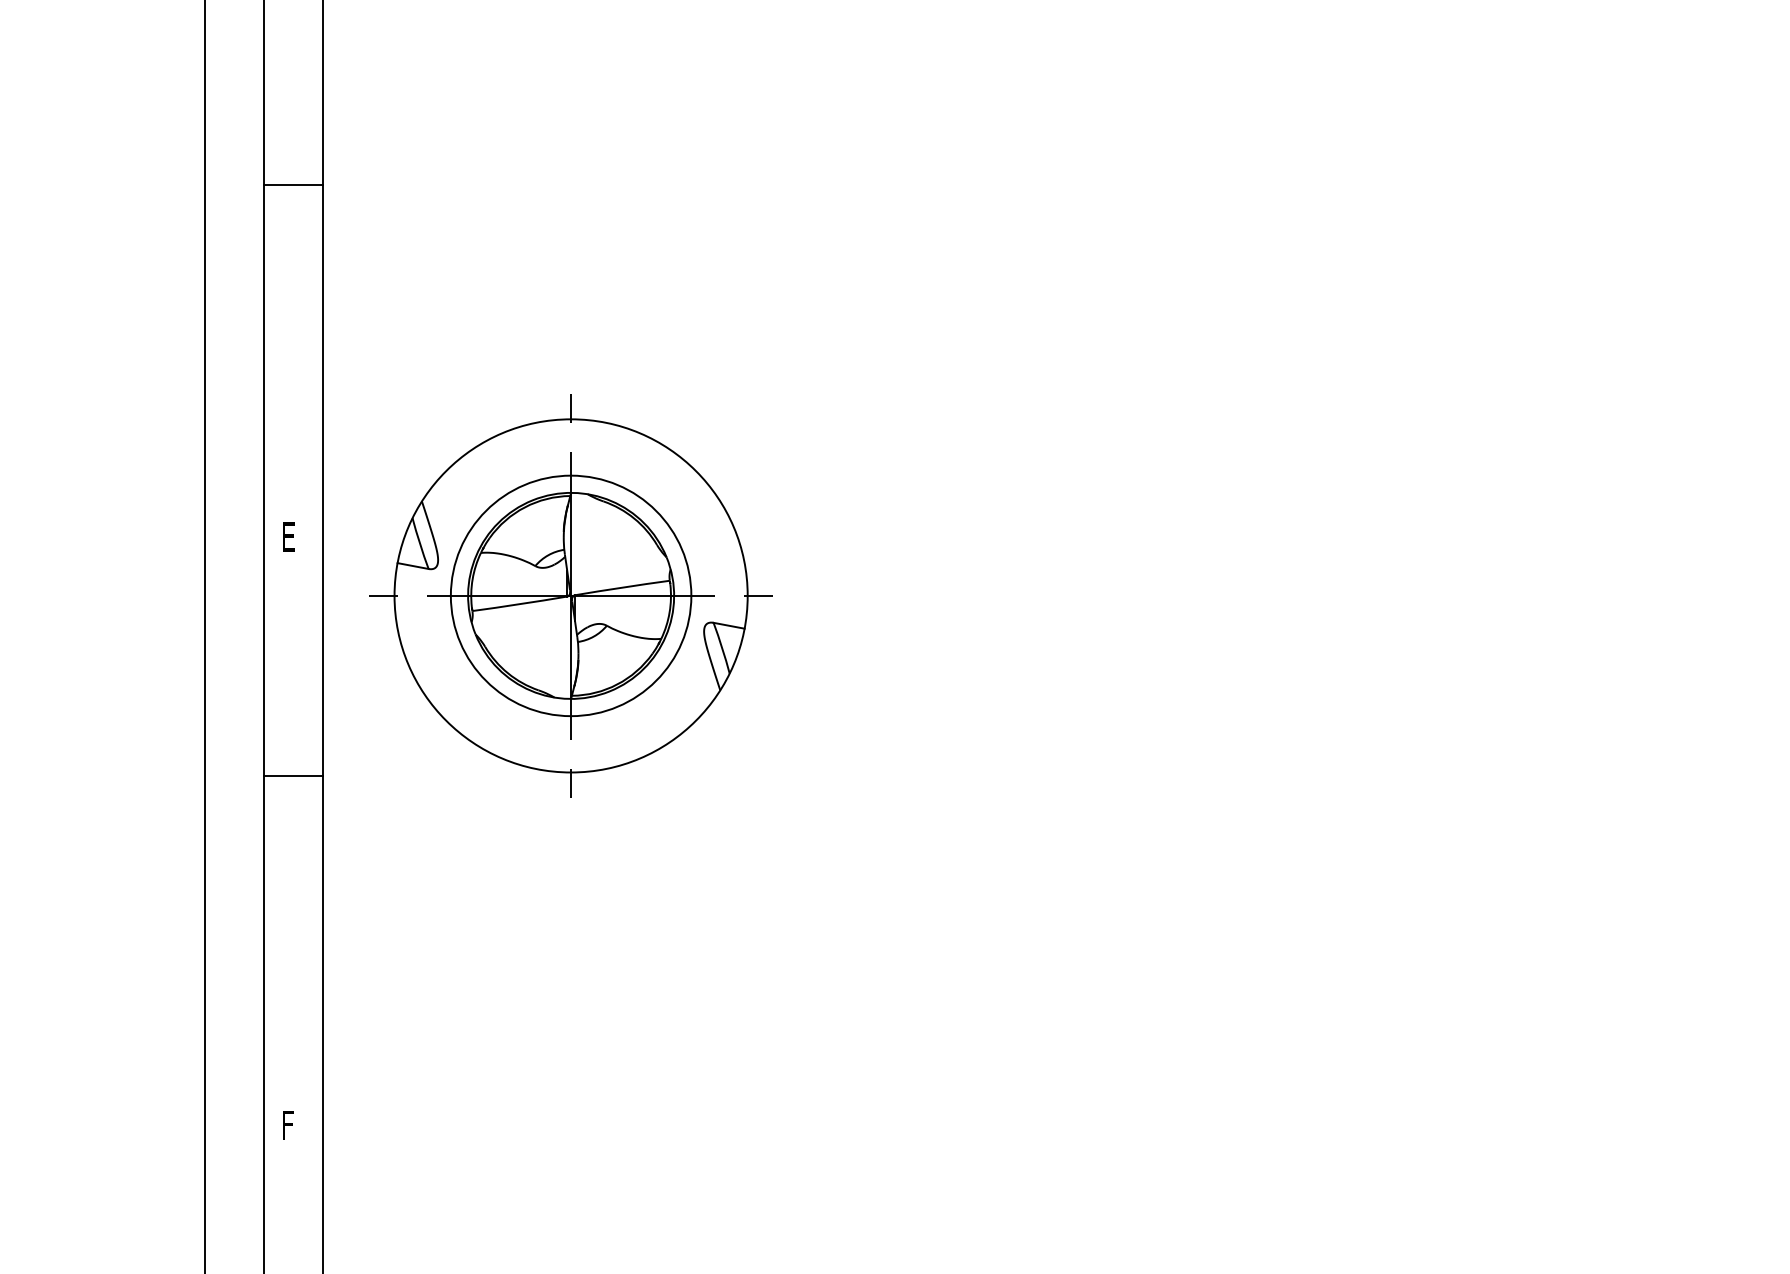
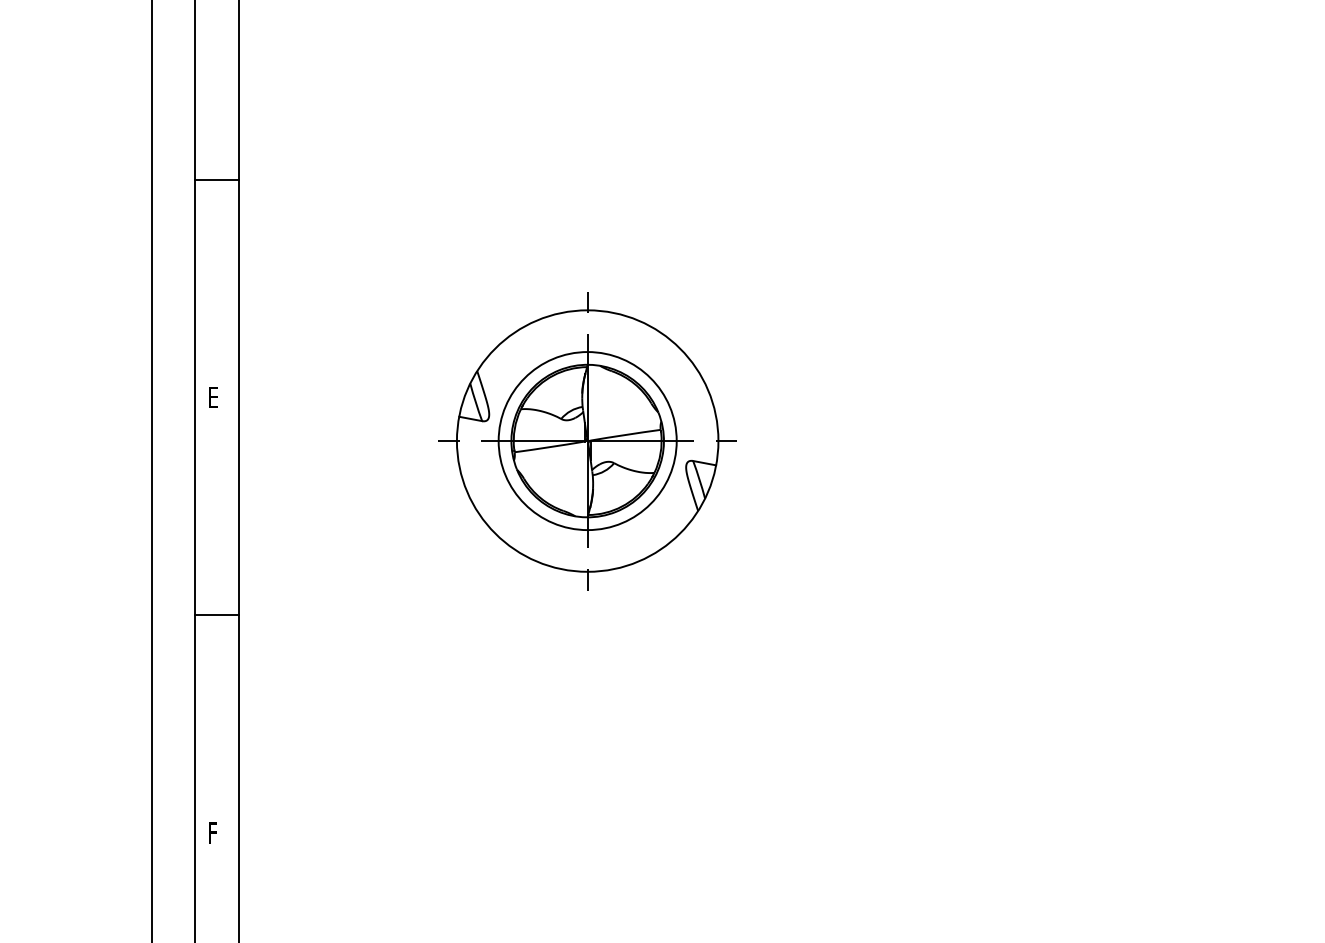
line: (293, 184) -> (217, 179), moved
part: (570, 596) -> (587, 441), moved
line: (293, 776) -> (217, 615), moved

